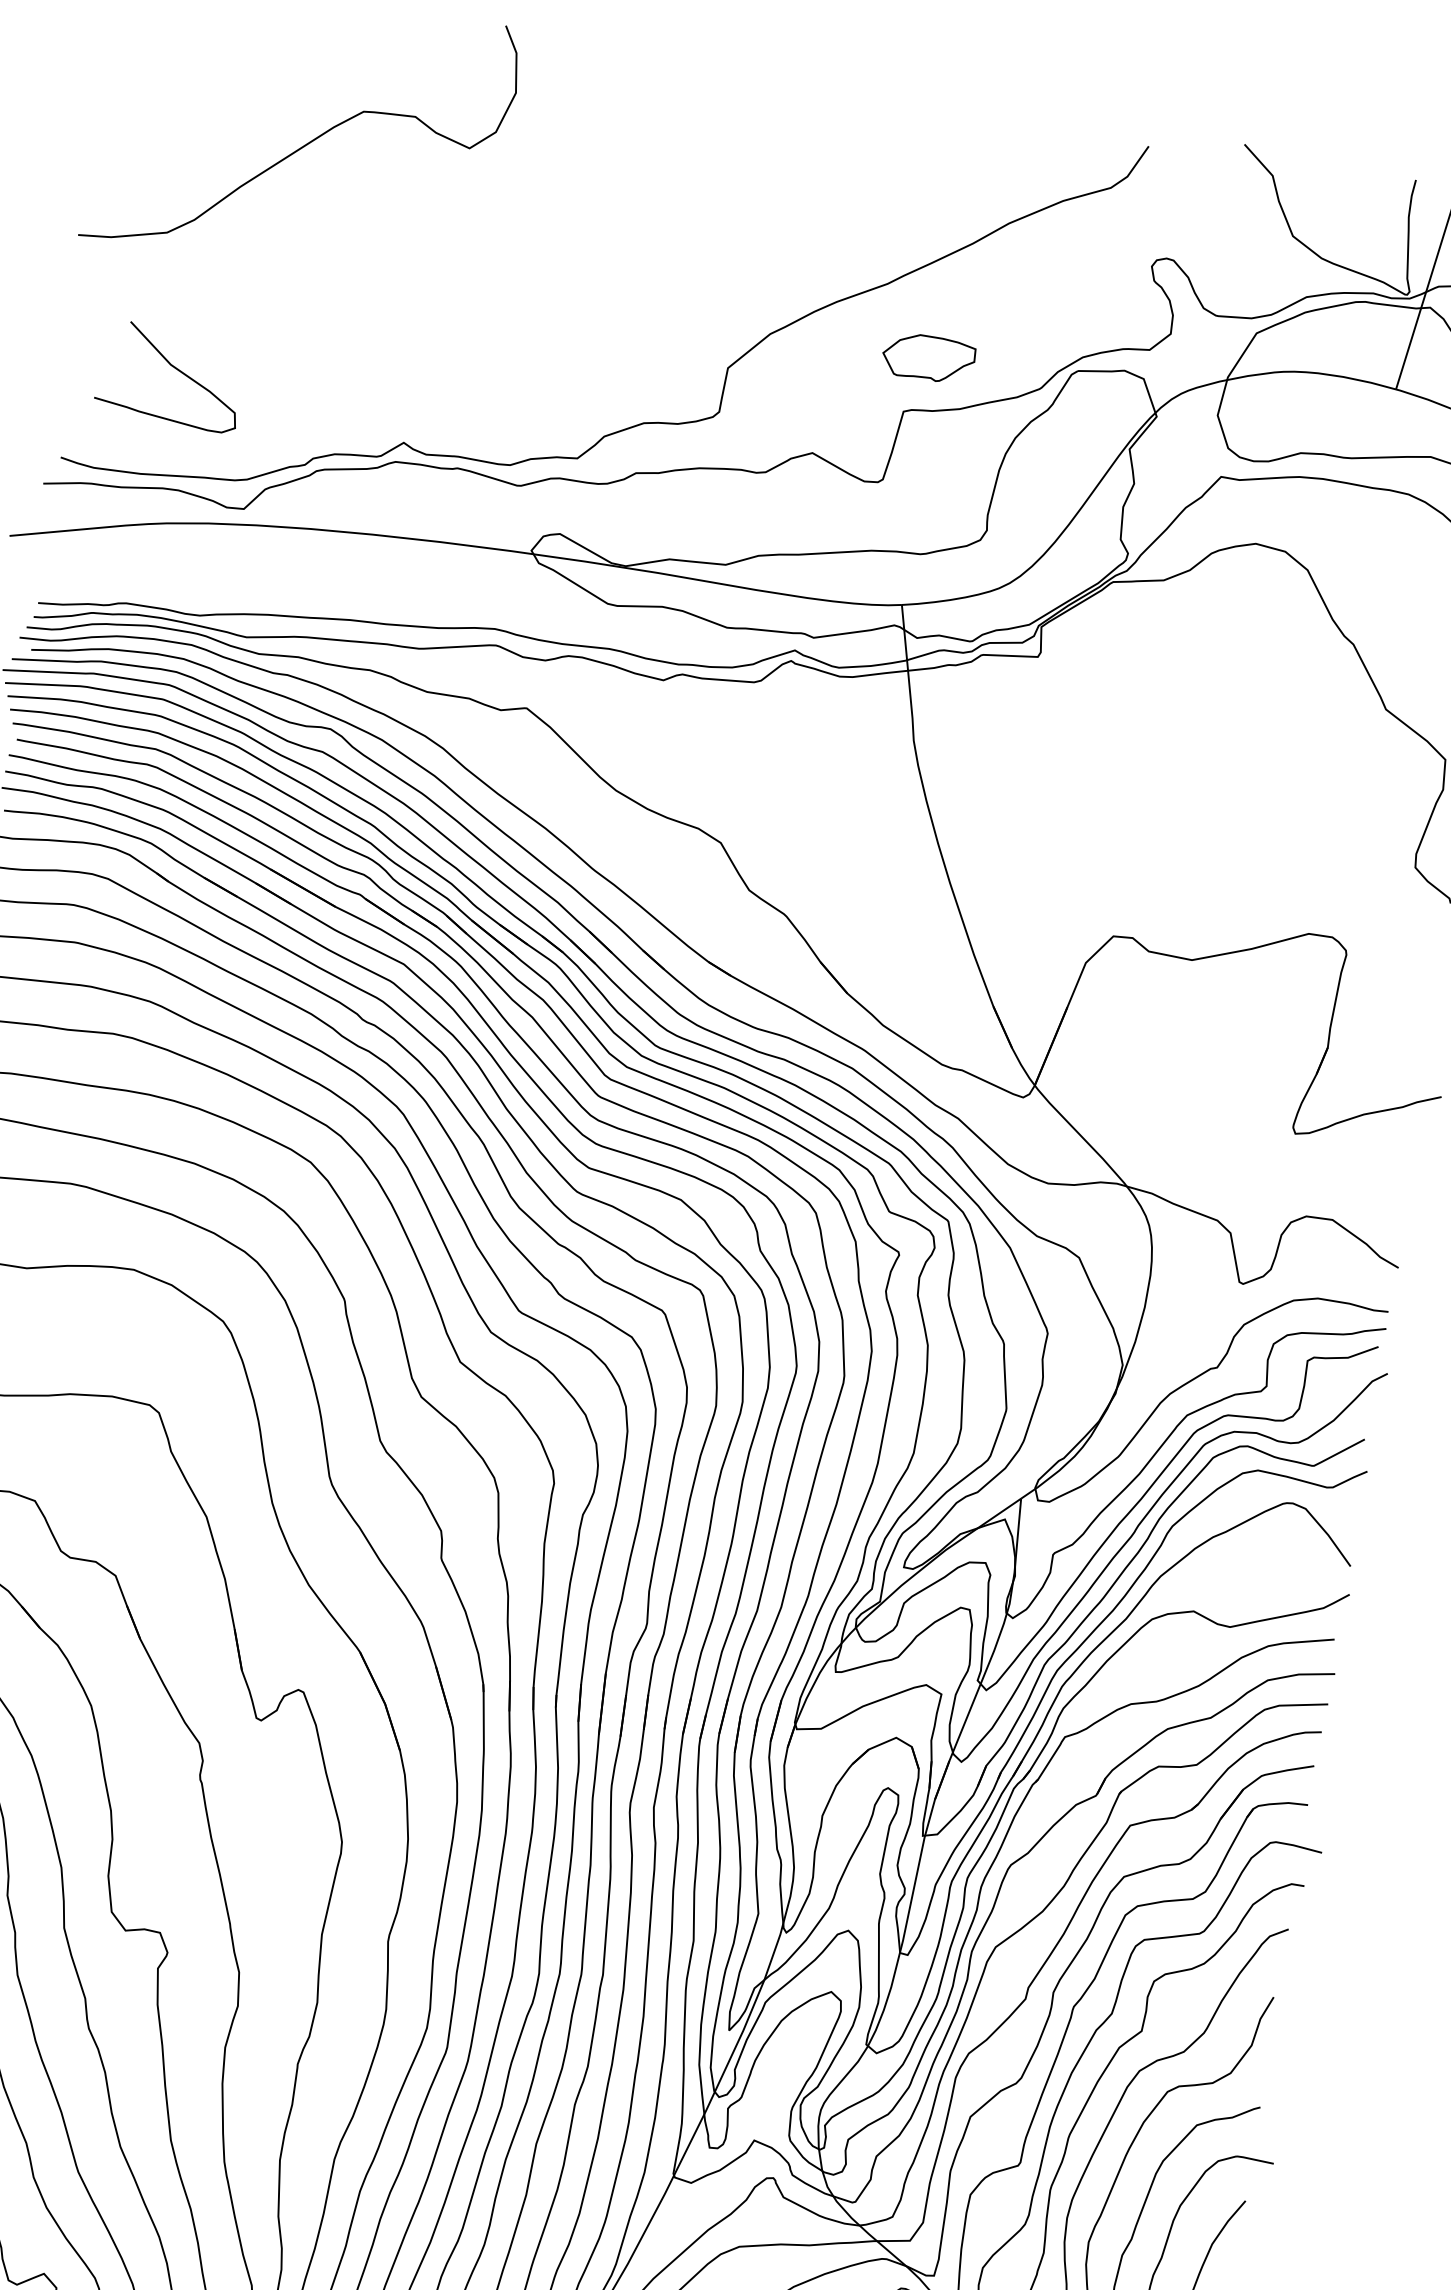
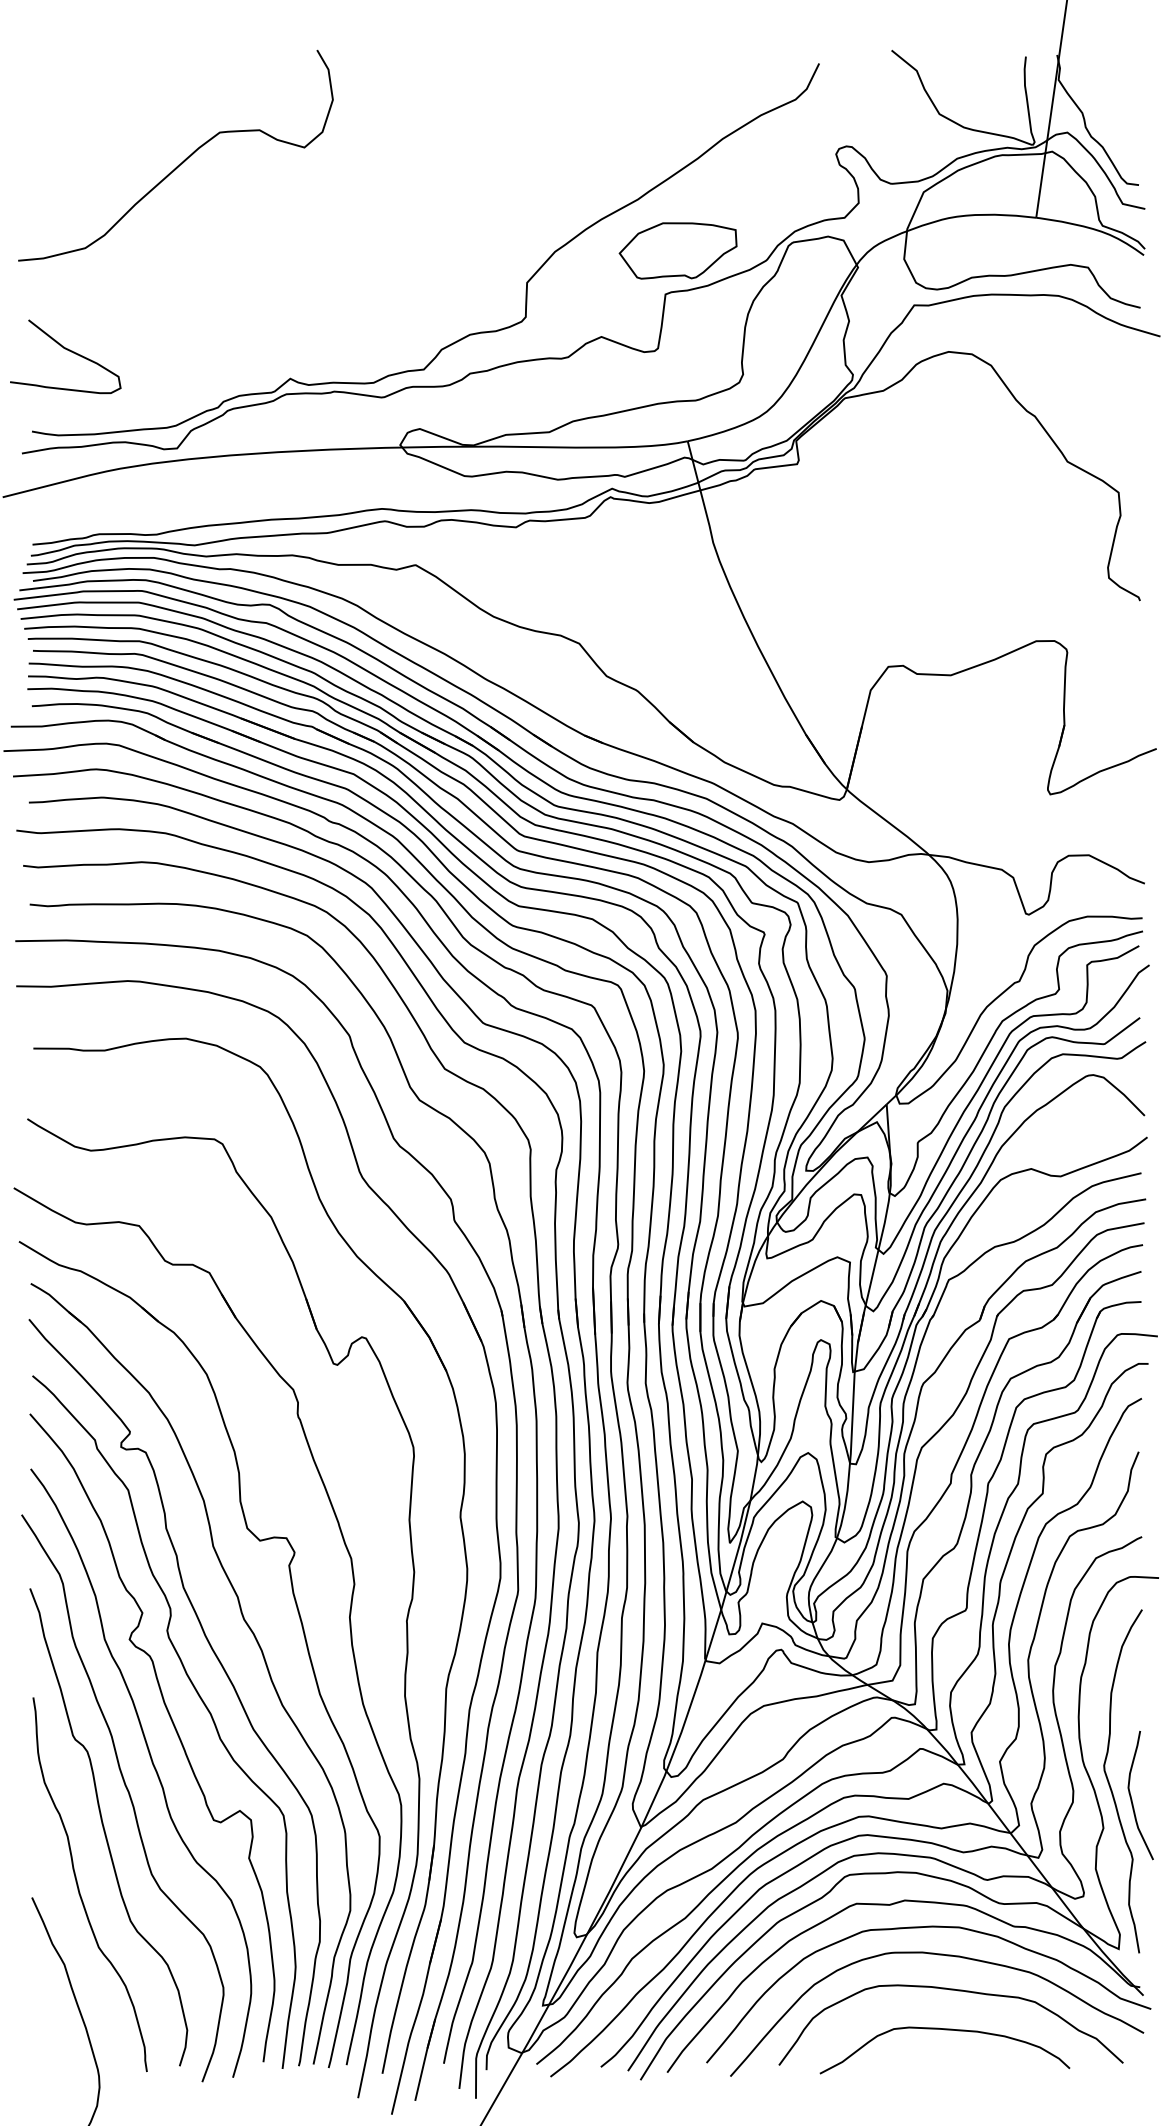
part: (928, 357) -> (677, 250), size x1.67
curve: (174, 368) -> (67, 350), moved

